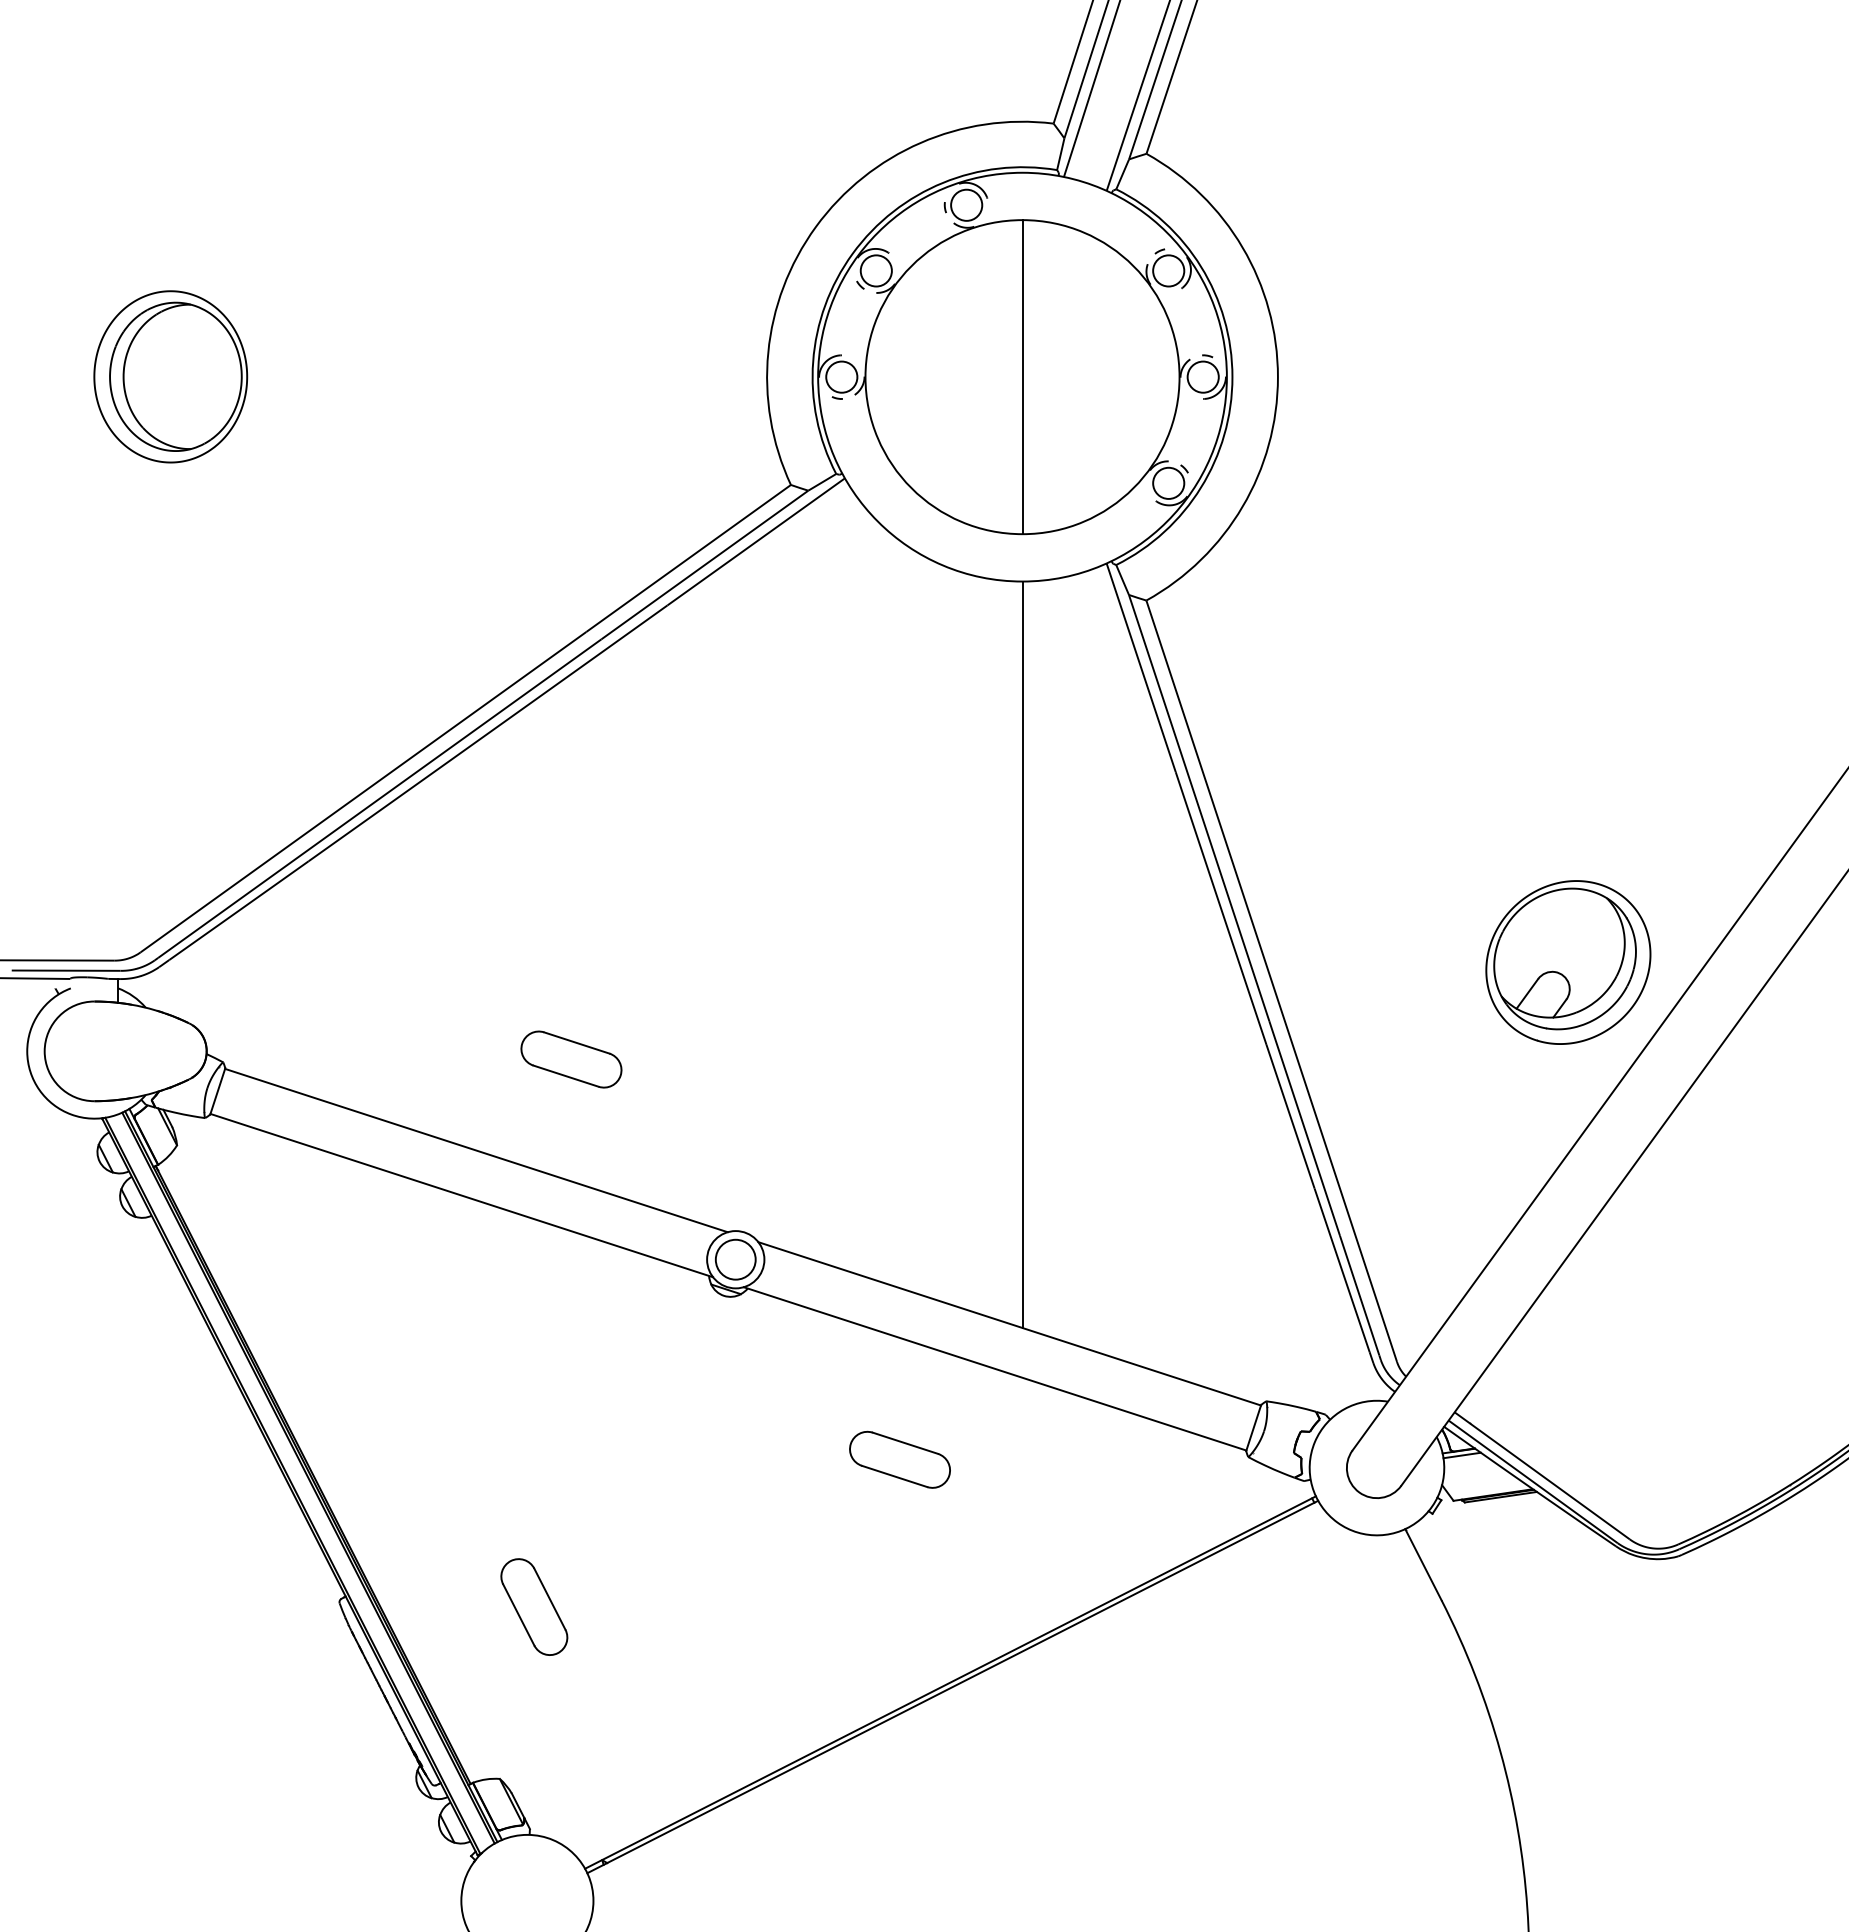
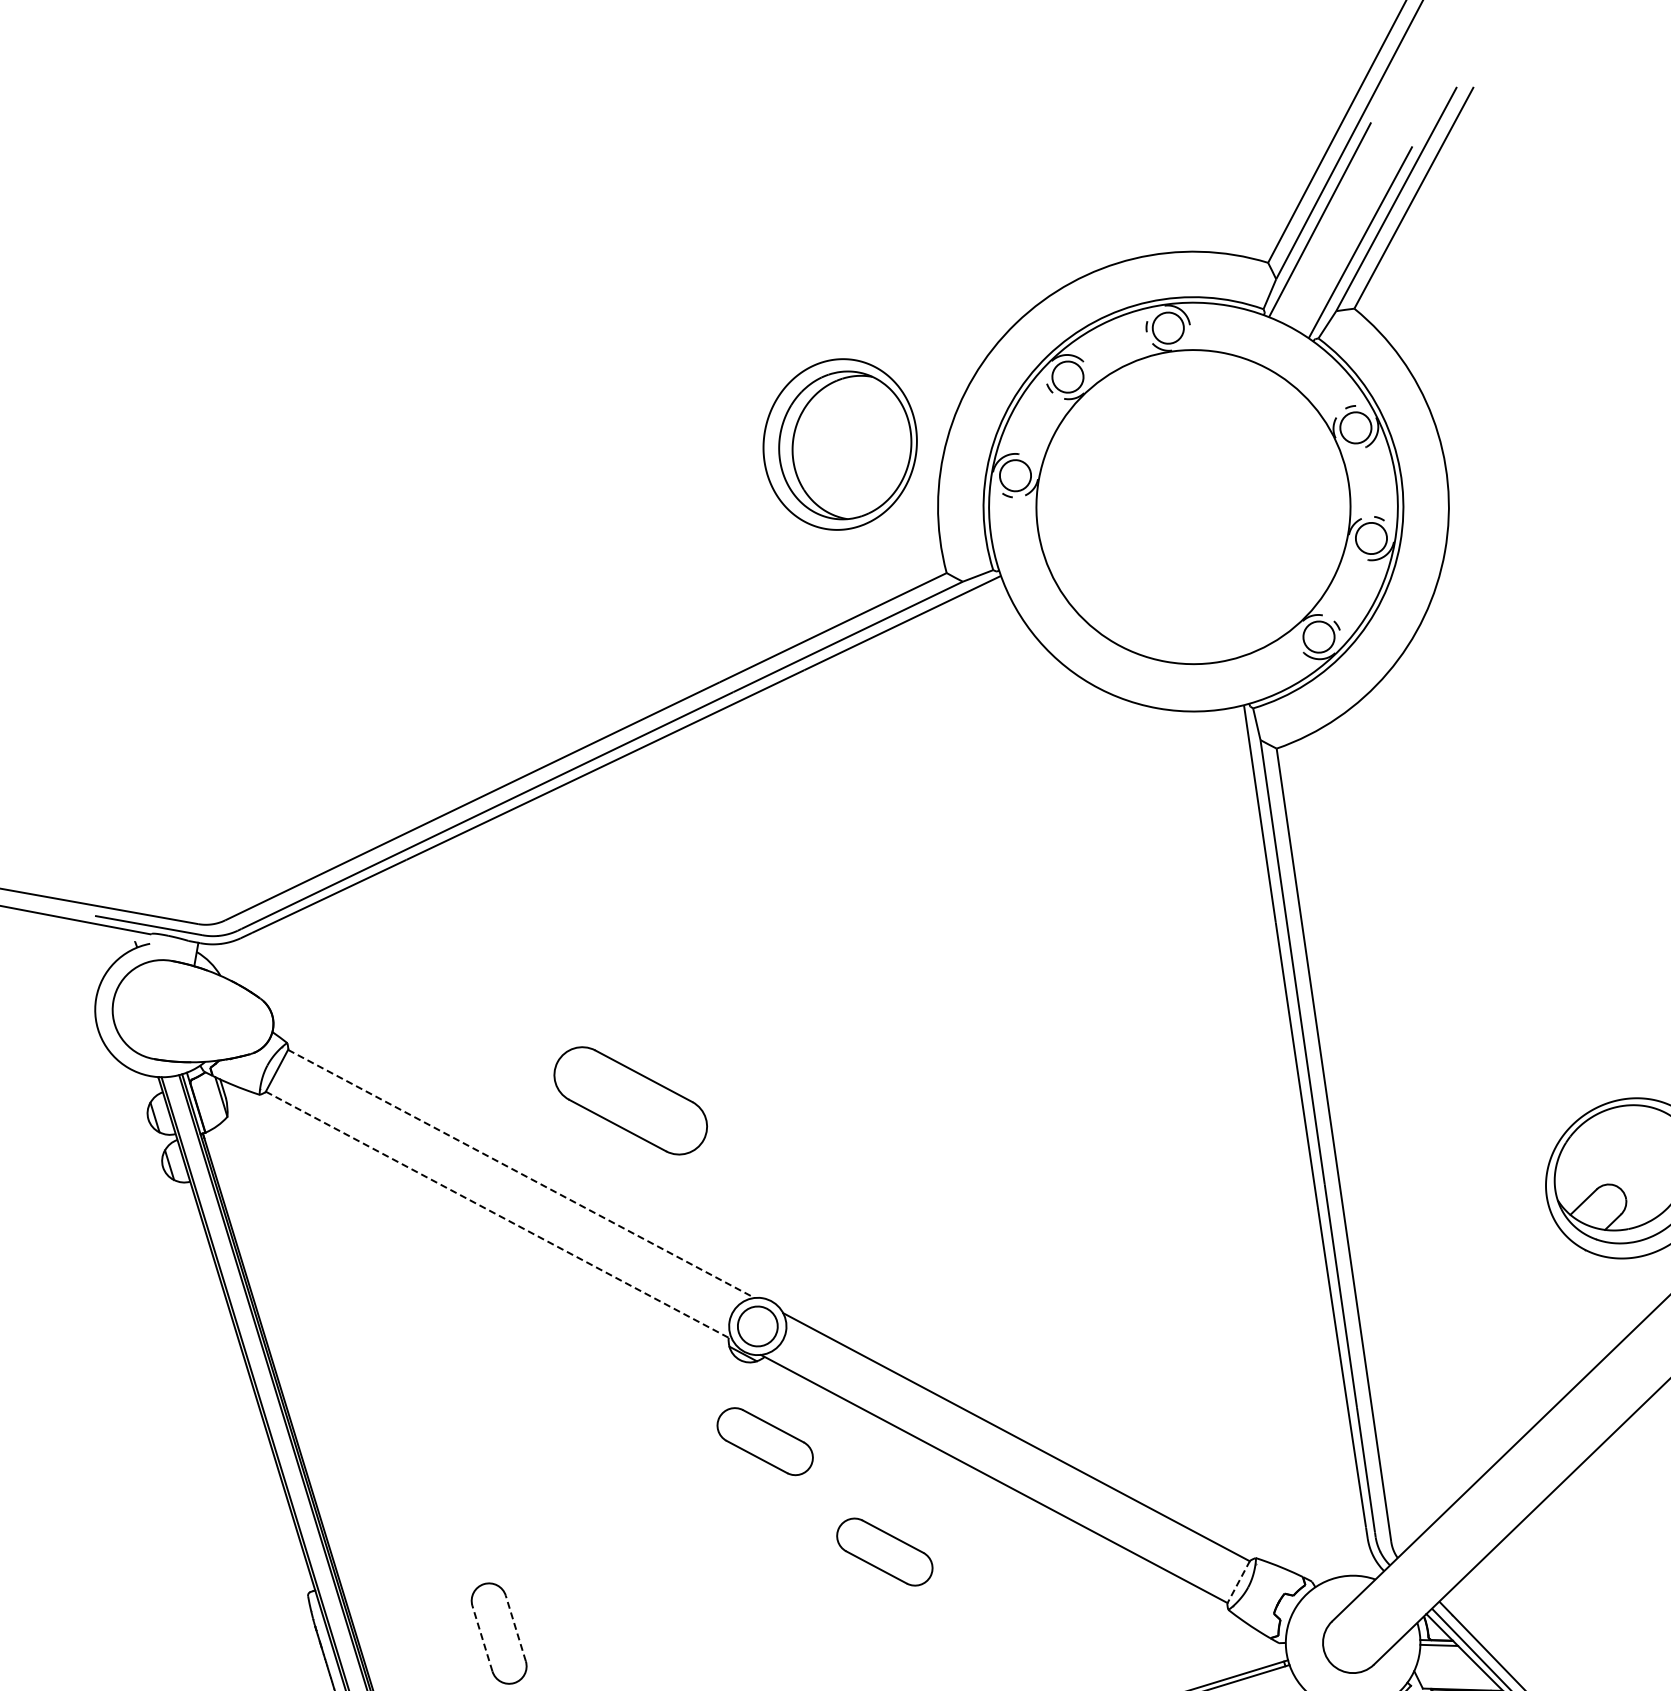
part: (170, 376) -> (840, 444), moved
line: (1022, 377) -> (1193, 507), removed
line: (1022, 954) -> (1093, 1075), removed
part: (571, 1059) -> (630, 1100), size x1.6
line: (476, 1150) -> (521, 1173), solid -> dashed
line: (462, 1195) -> (499, 1215), solid -> dashed
part: (762, 1371) -> (764, 1441), added
line: (1253, 1428) -> (1238, 1582), solid -> dashed
line: (549, 1598) -> (515, 1627), solid -> dashed
line: (518, 1614) -> (482, 1638), solid -> dashed

